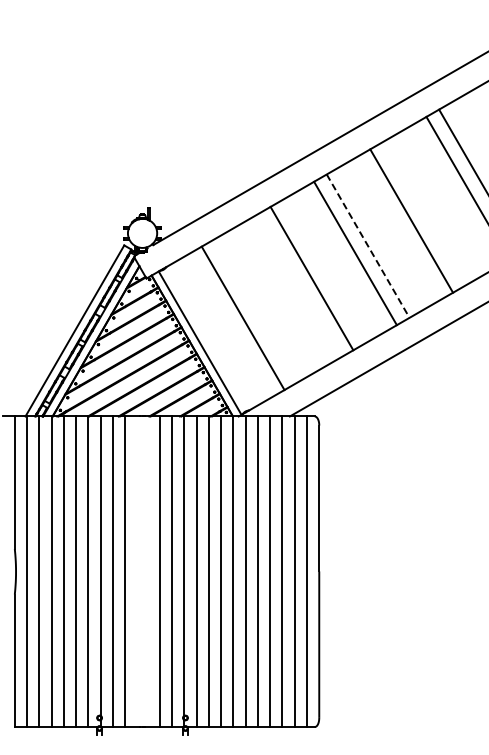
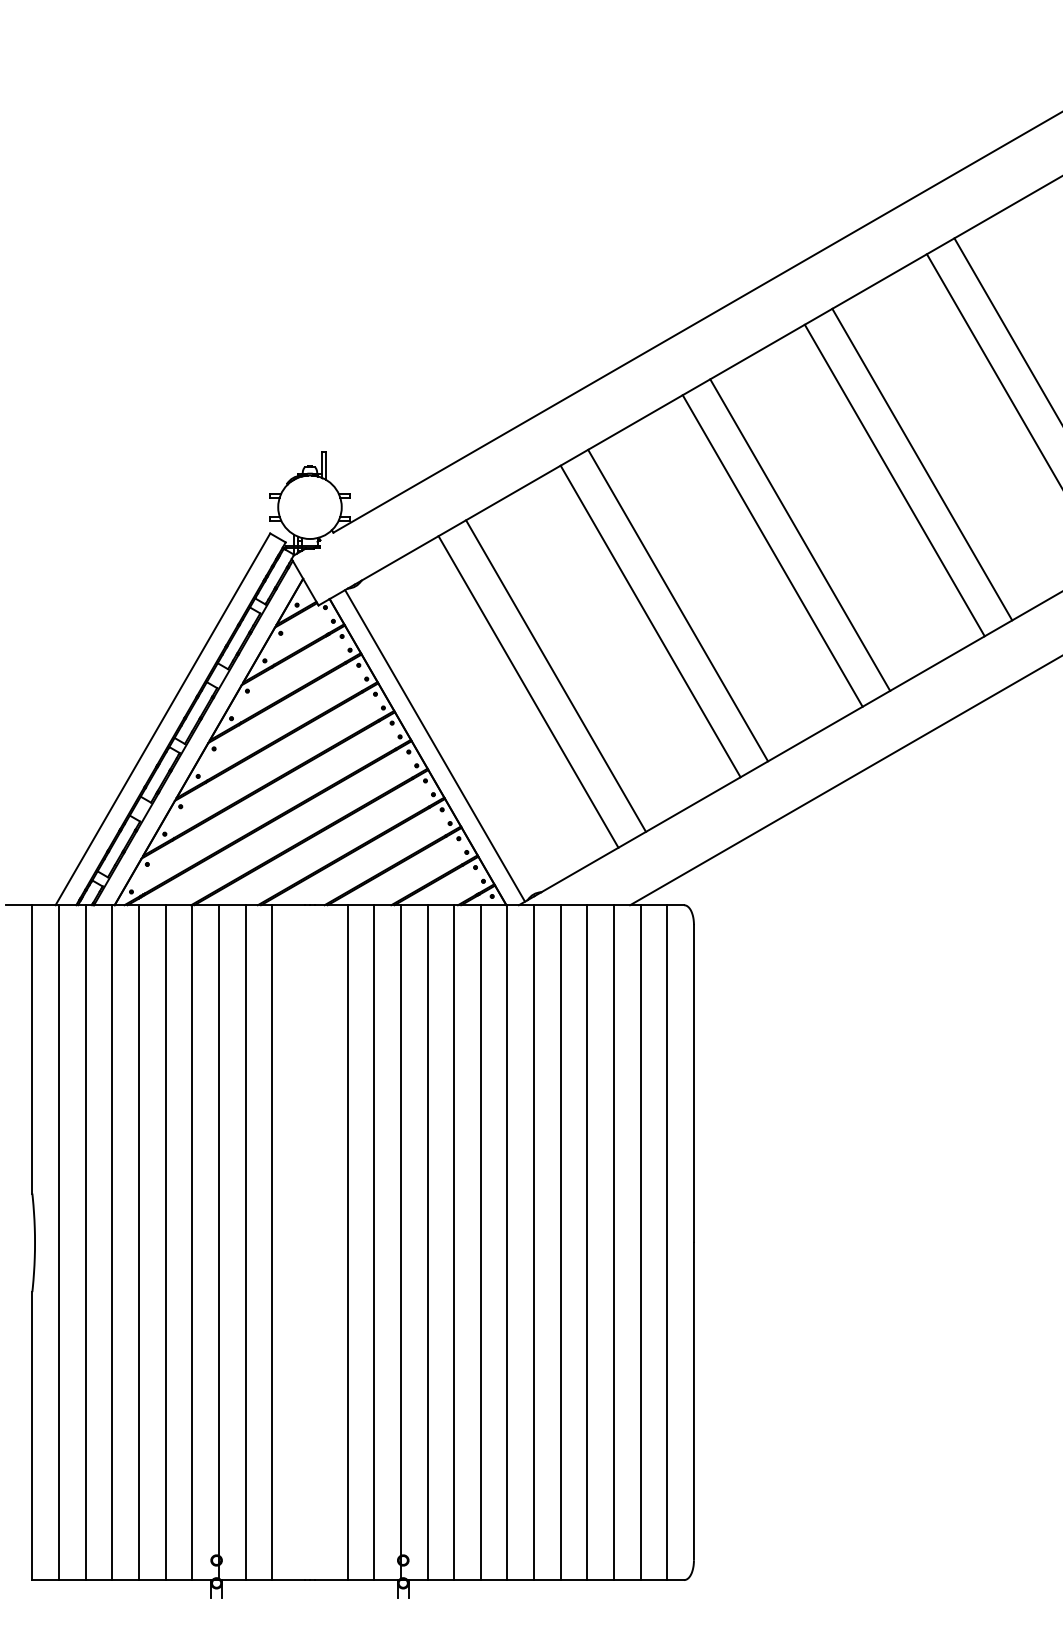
line: (423, 213) -> (920, 464), added
line: (368, 246) -> (800, 535), dashed -> solid
line: (298, 285) -> (648, 620), added
line: (255, 310) -> (555, 674), added

